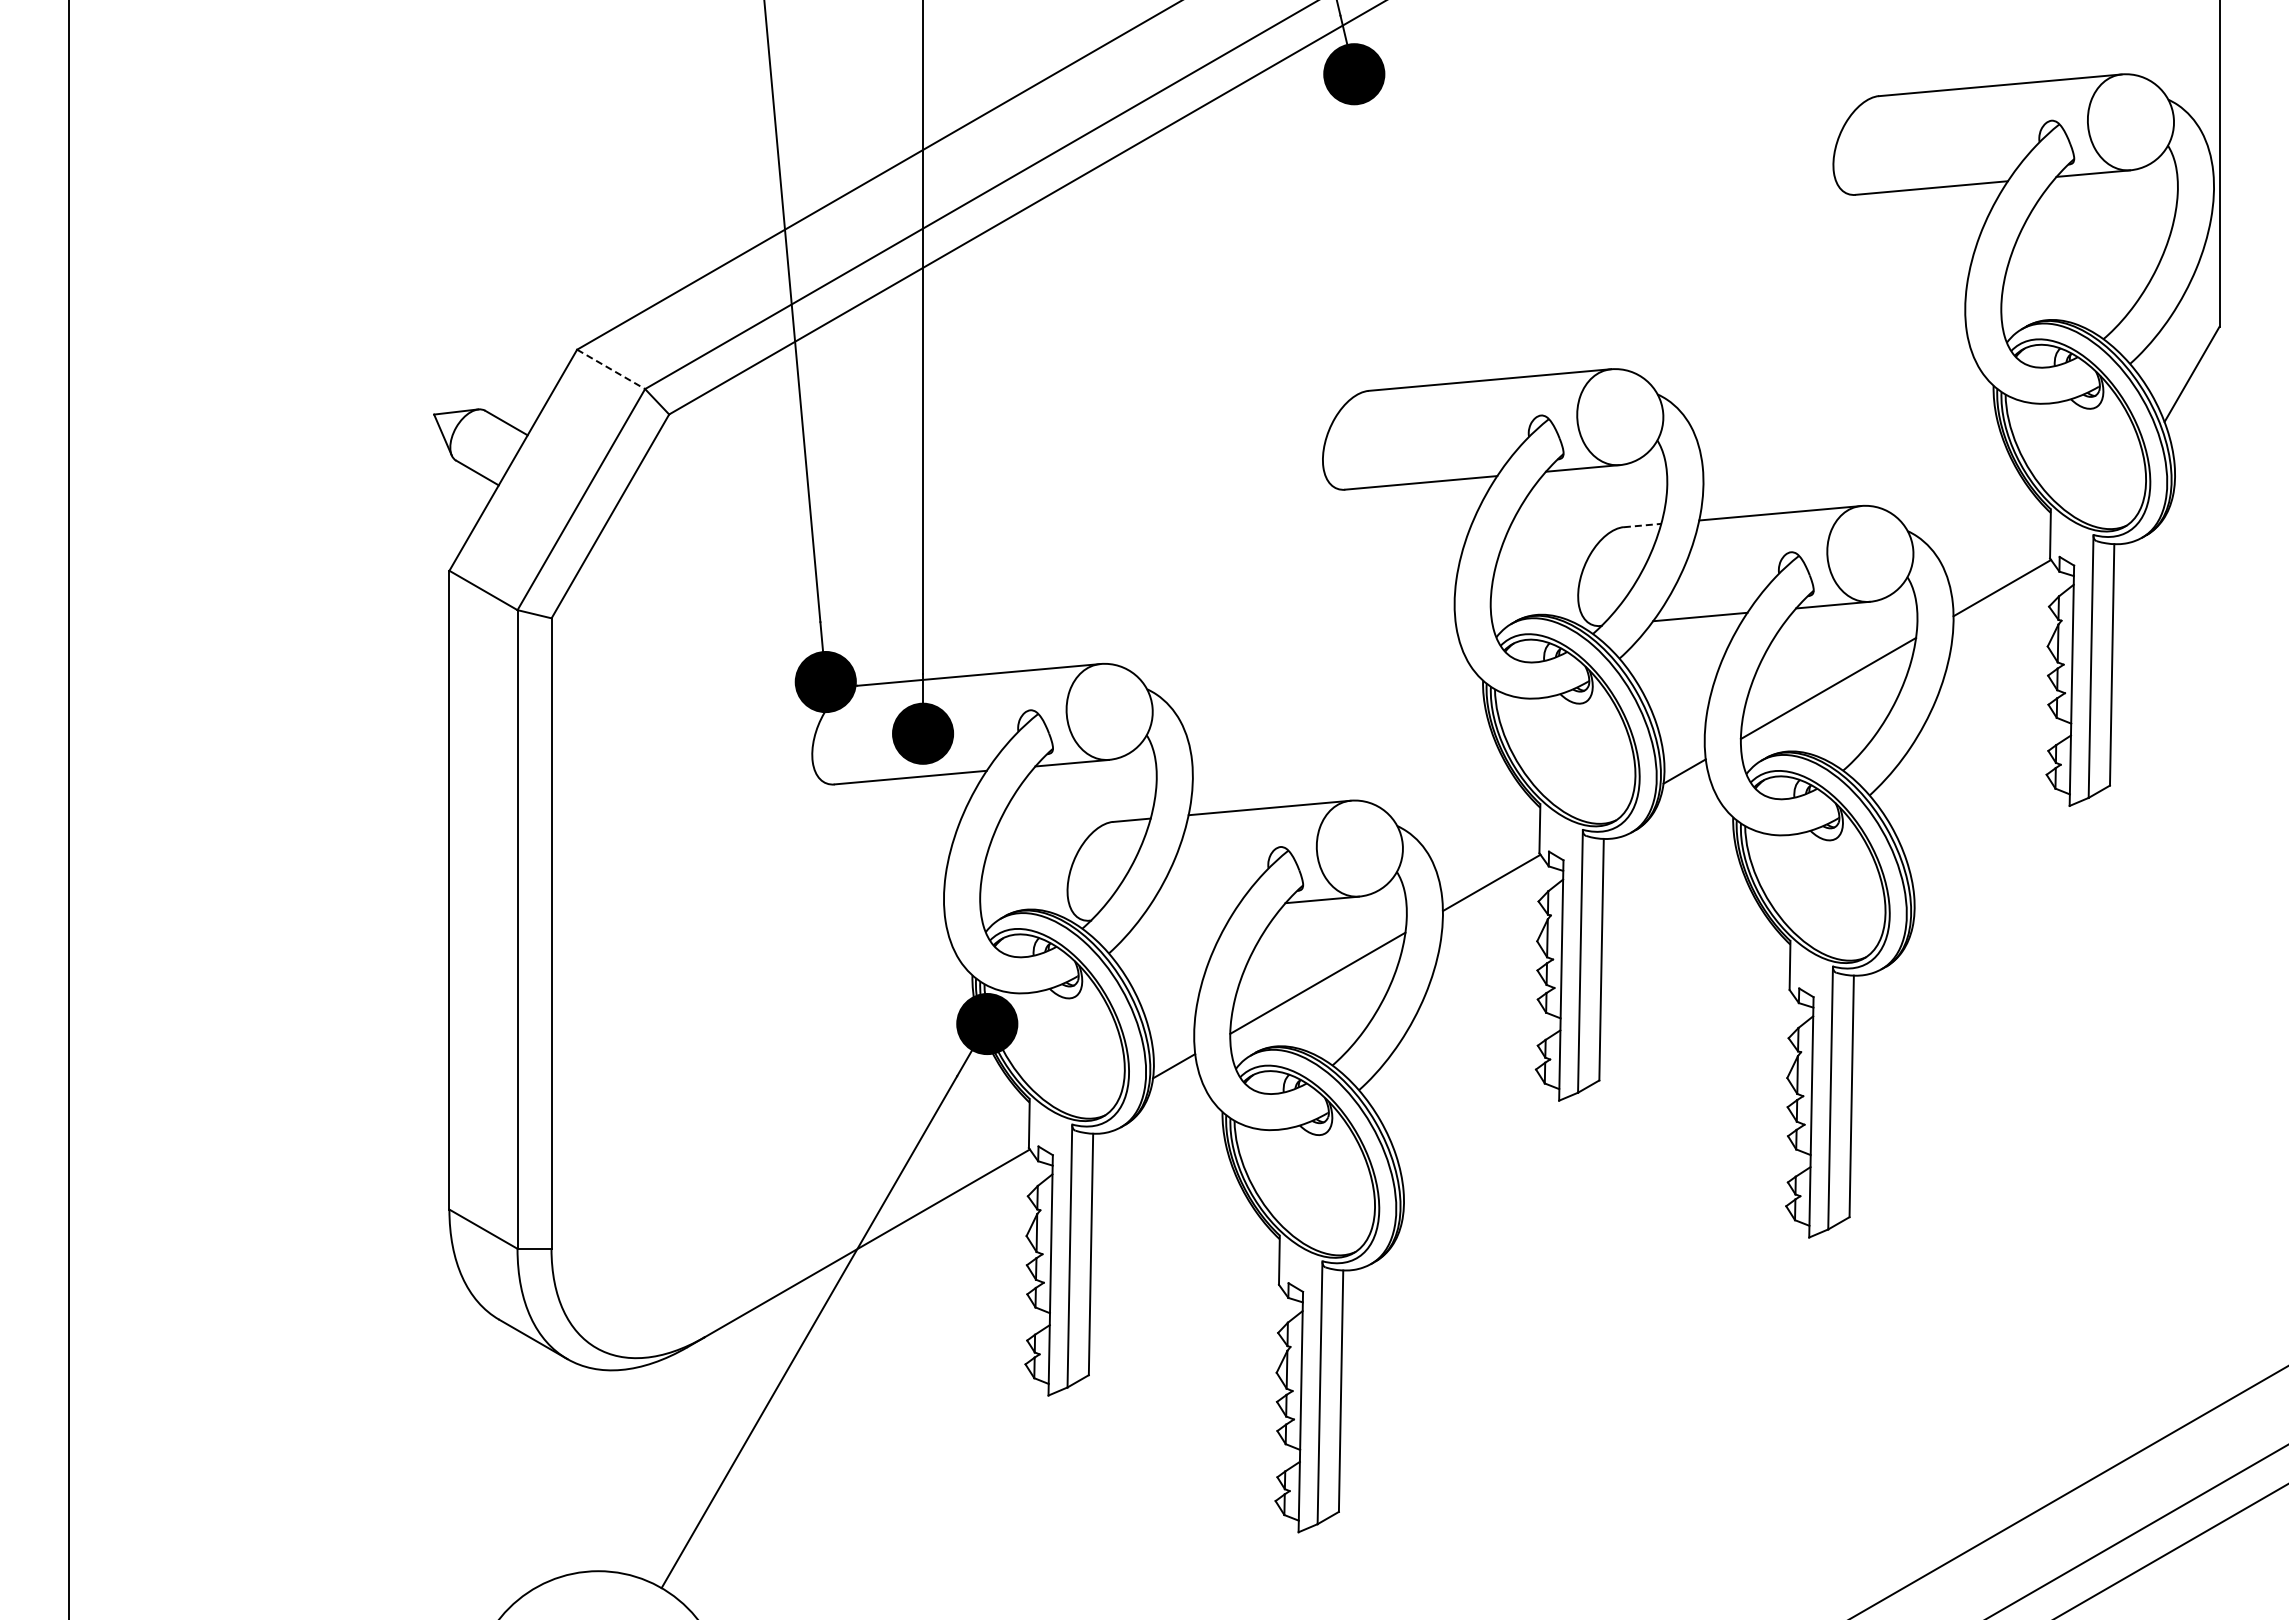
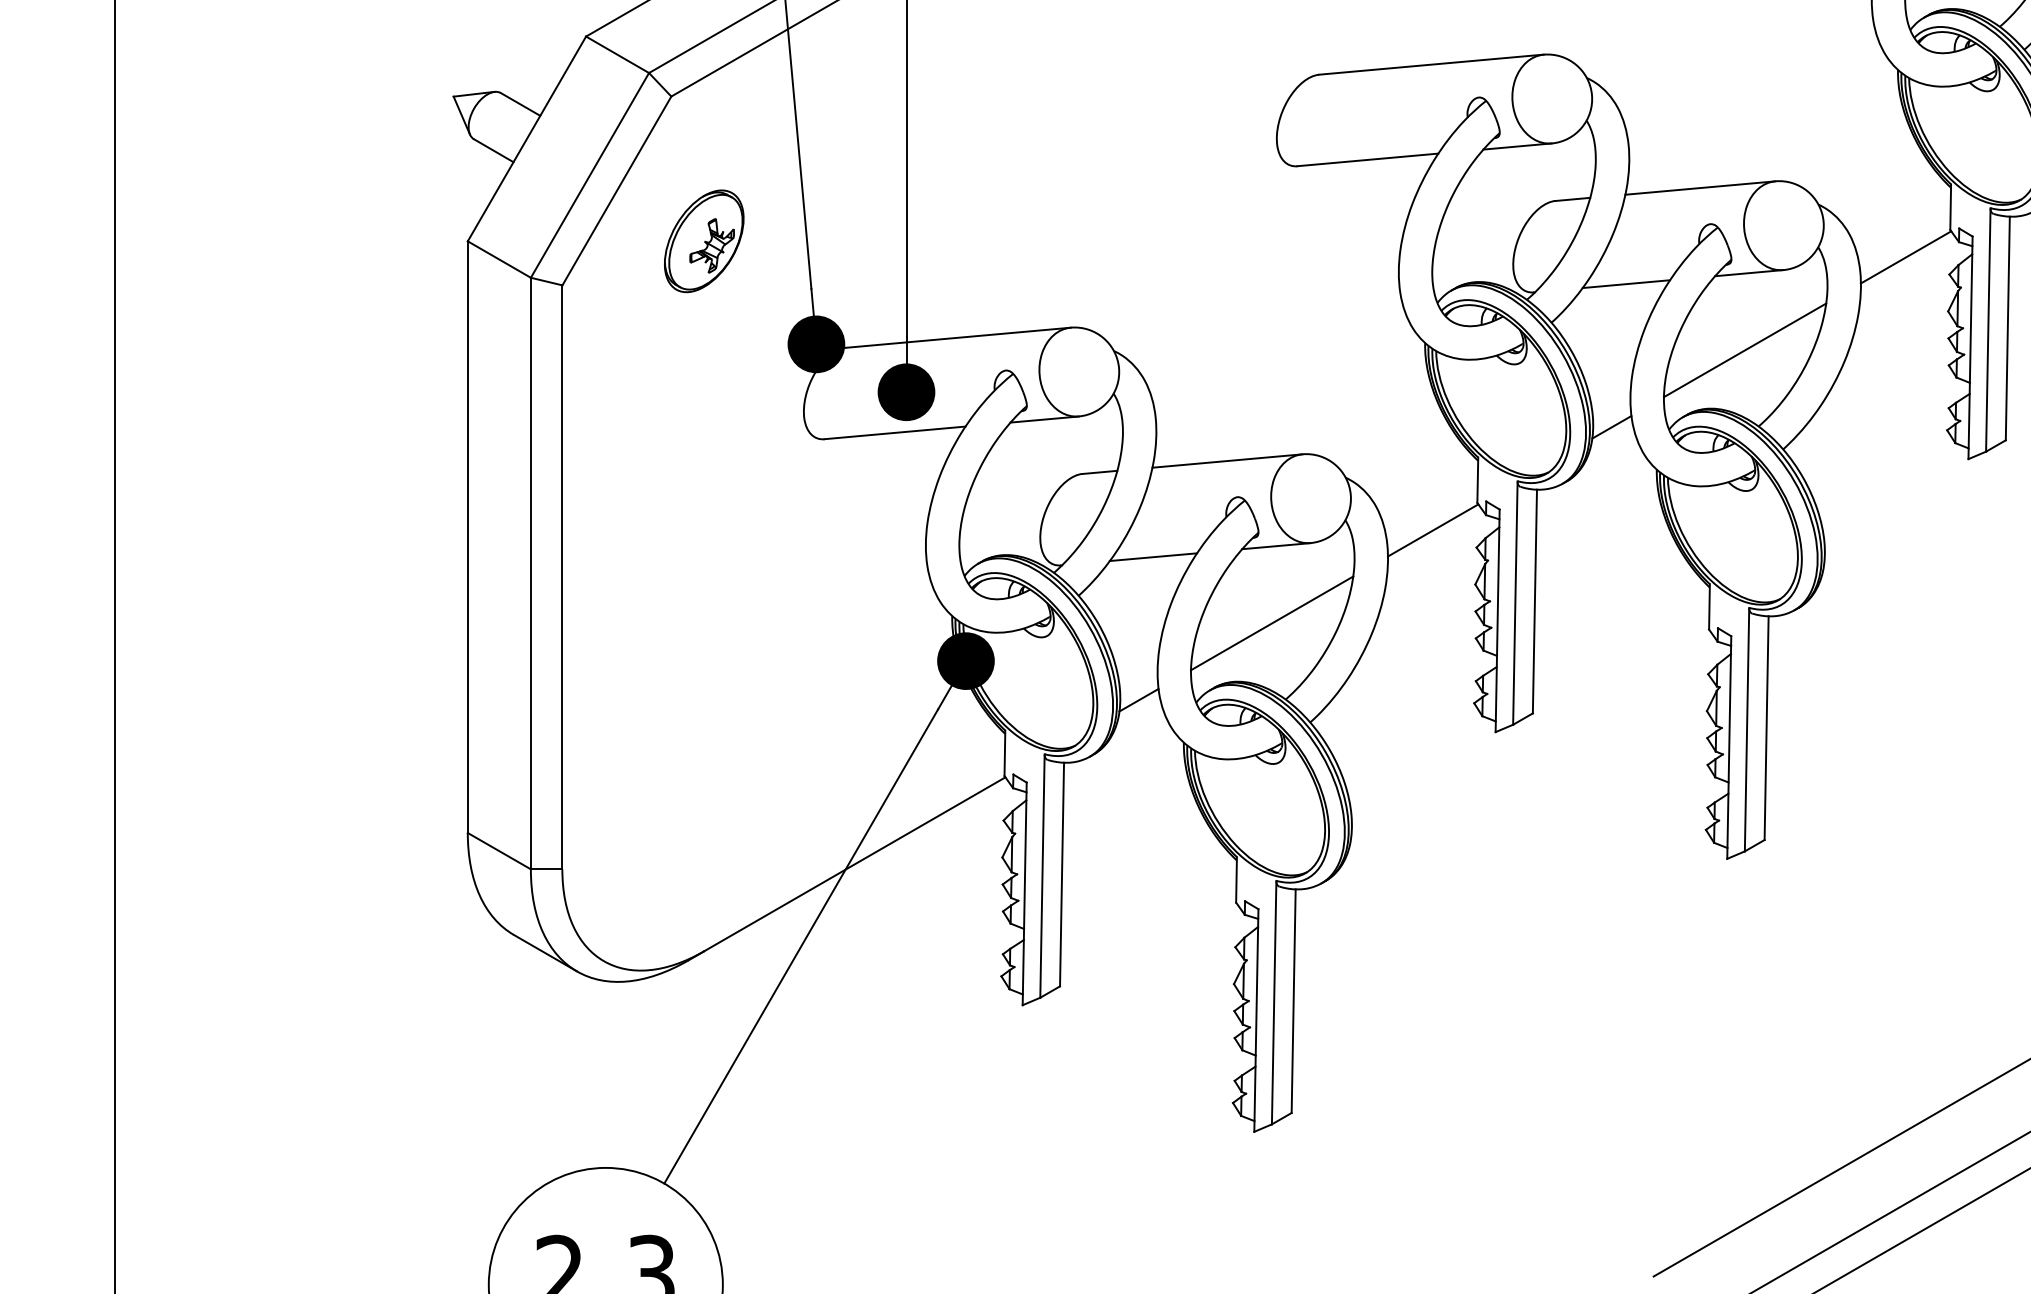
line: (611, 369) -> (617, 54), dashed -> solid
line: (1642, 525) -> (1572, 199), dashed -> solid
part: (704, 570) -> (704, 241), added
line: (1189, 911) -> (1153, 556), added

